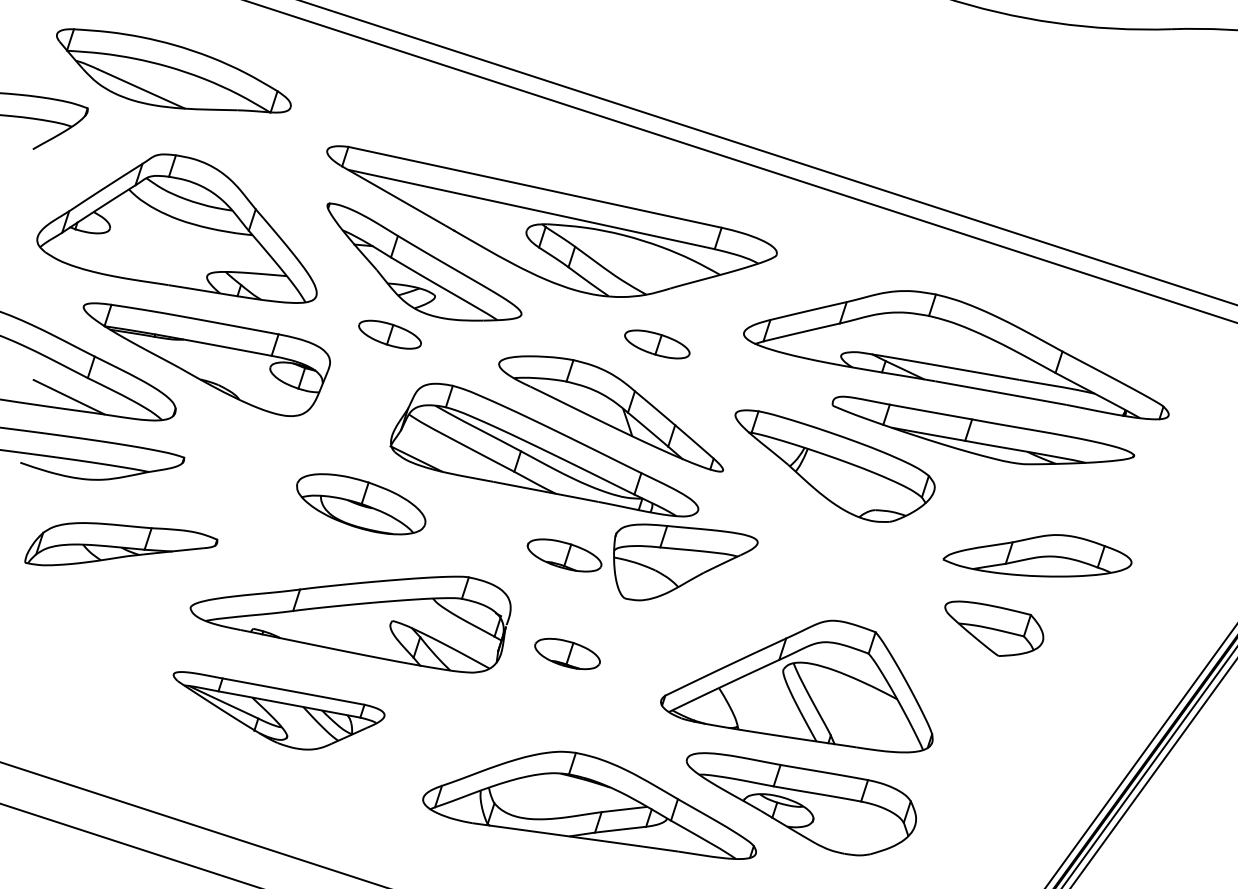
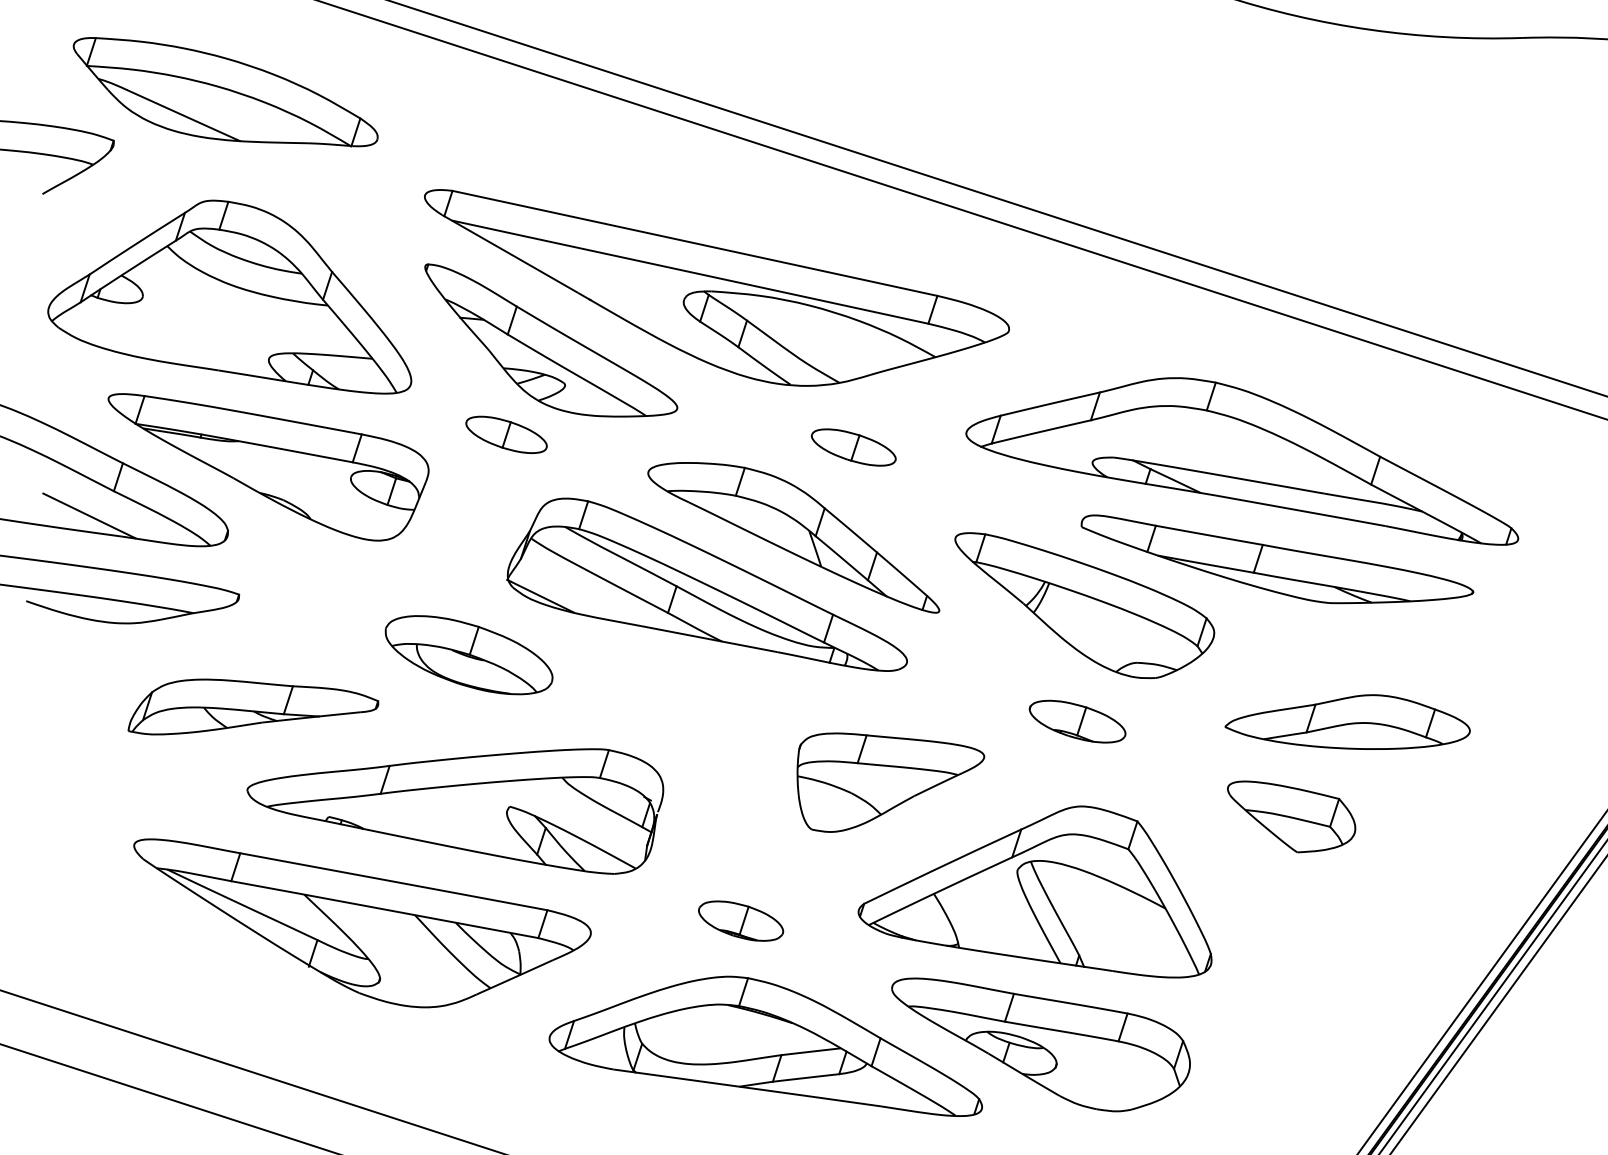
part: (121, 544) -> (253, 707), moved
part: (564, 555) -> (1077, 721), moved
part: (685, 562) -> (890, 782), moved
part: (567, 653) -> (740, 920), moved
part: (278, 710) -> (361, 923), size x1.67

